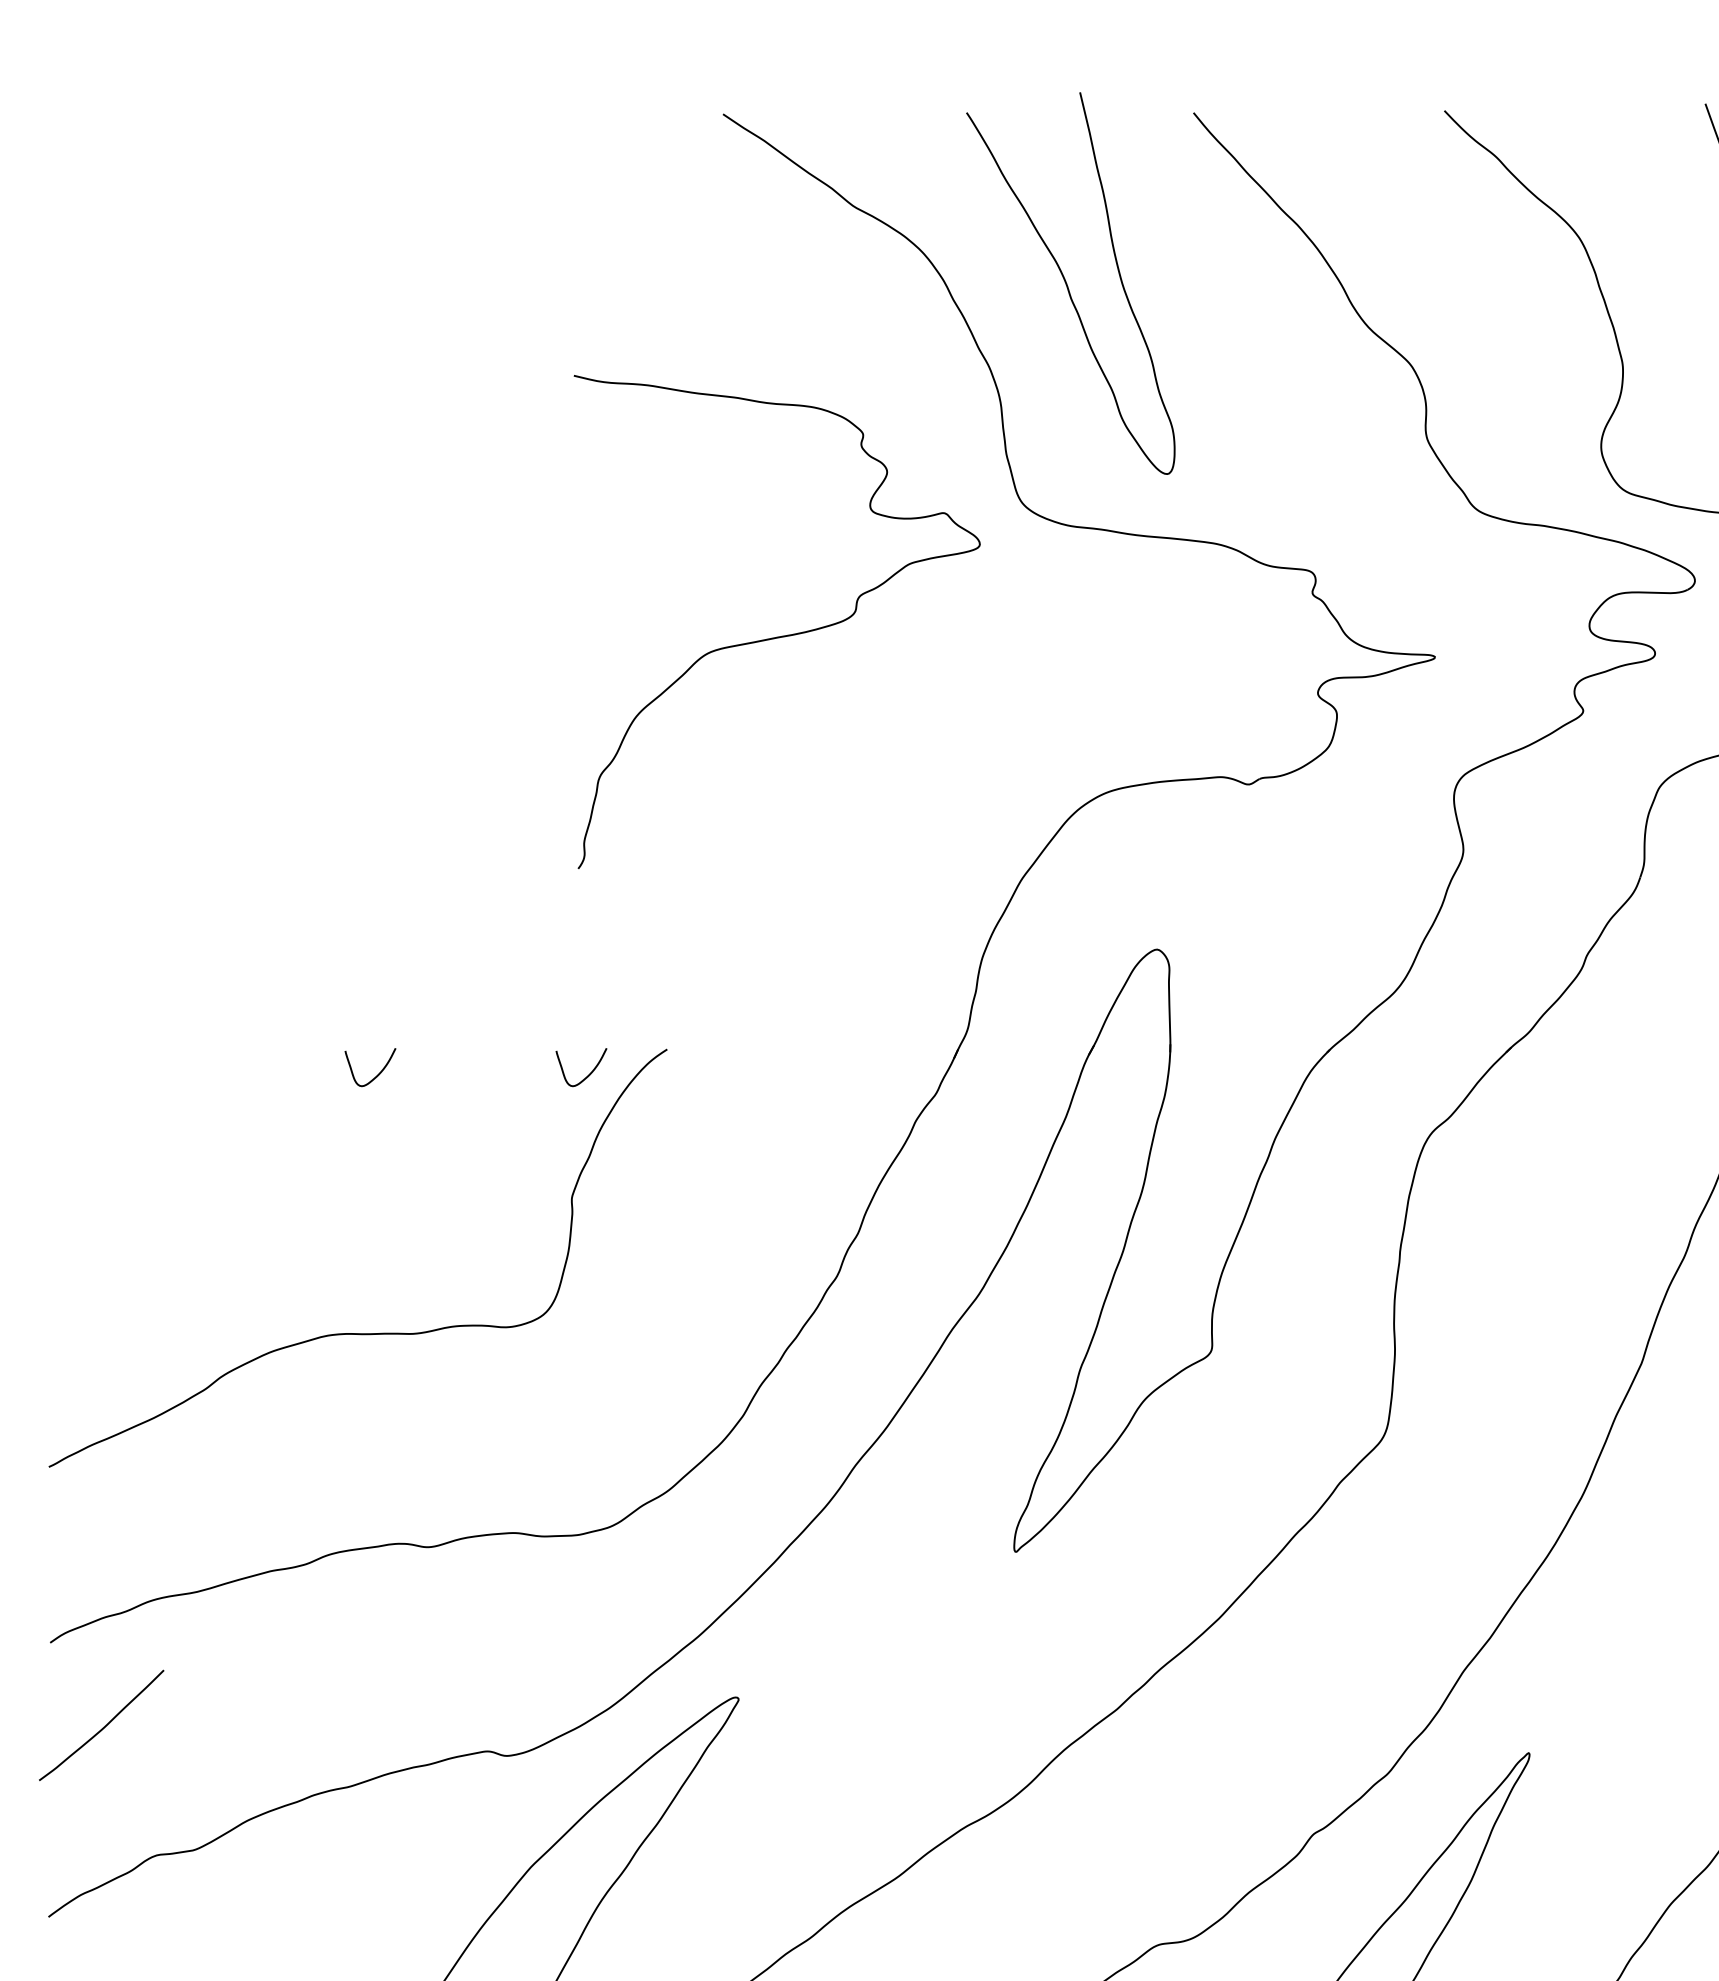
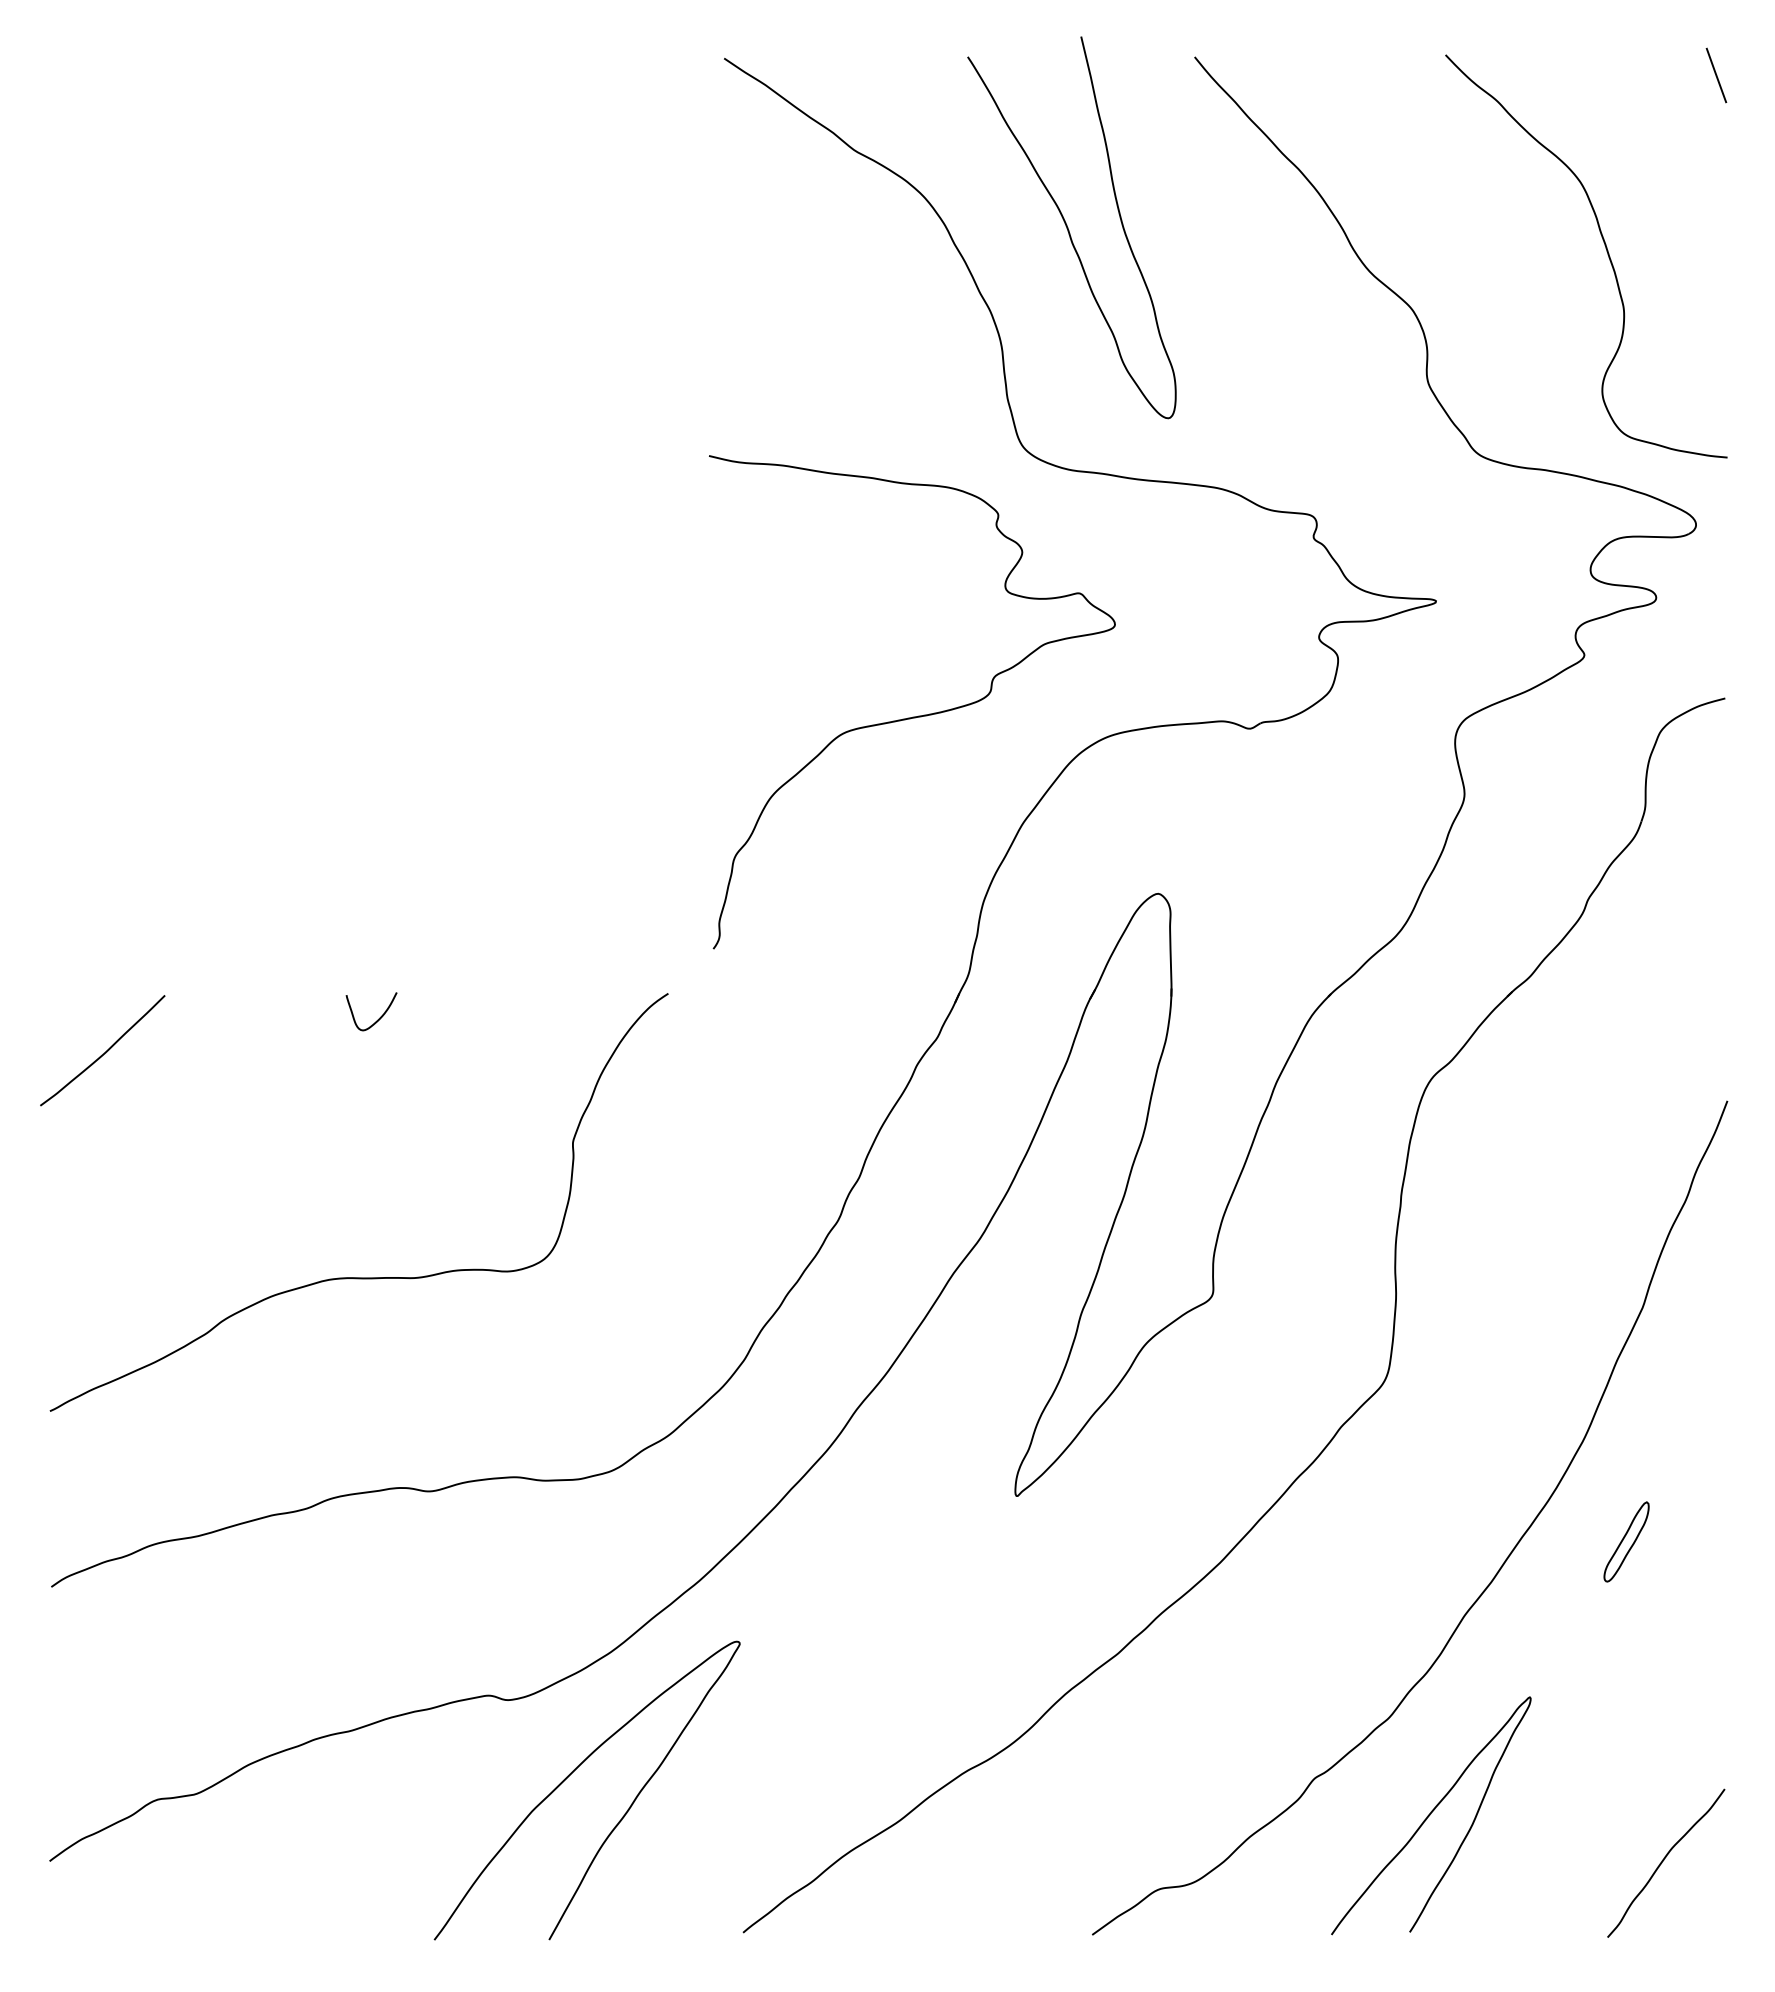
curve: (777, 636) -> (912, 716), moved
curve: (588, 1074) -> (589, 1018), removed
part: (1625, 1597) -> (1626, 1541), added
curve: (103, 1727) -> (104, 1052), moved

